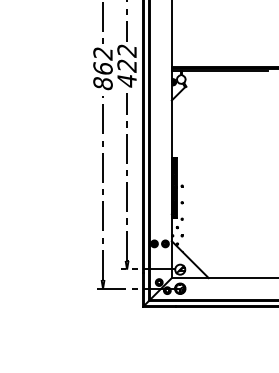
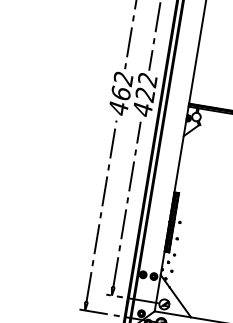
text: (102, 83) -> (118, 108), 862 -> 462

